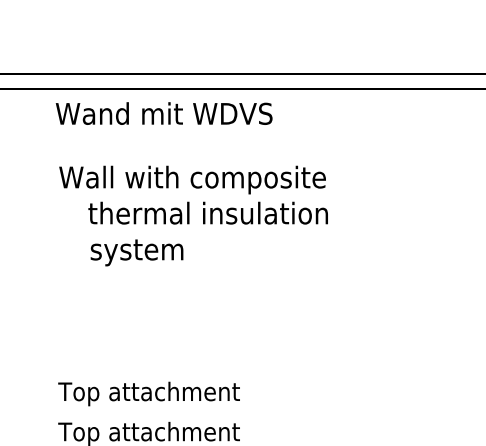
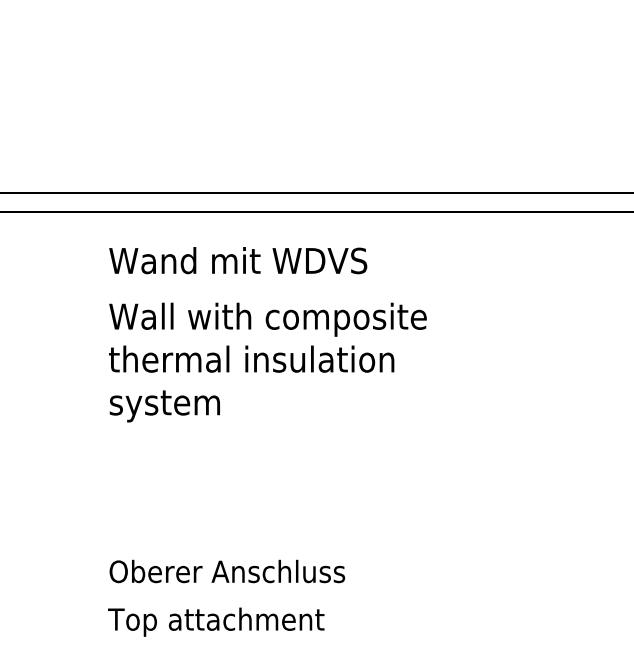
text: (164, 113) -> (238, 260), moved
text: (208, 212) -> (251, 358), moved
text: (136, 252) -> (164, 406), moved
text: (157, 393) -> (226, 573), Top attachment -> Oberer Anschluss

